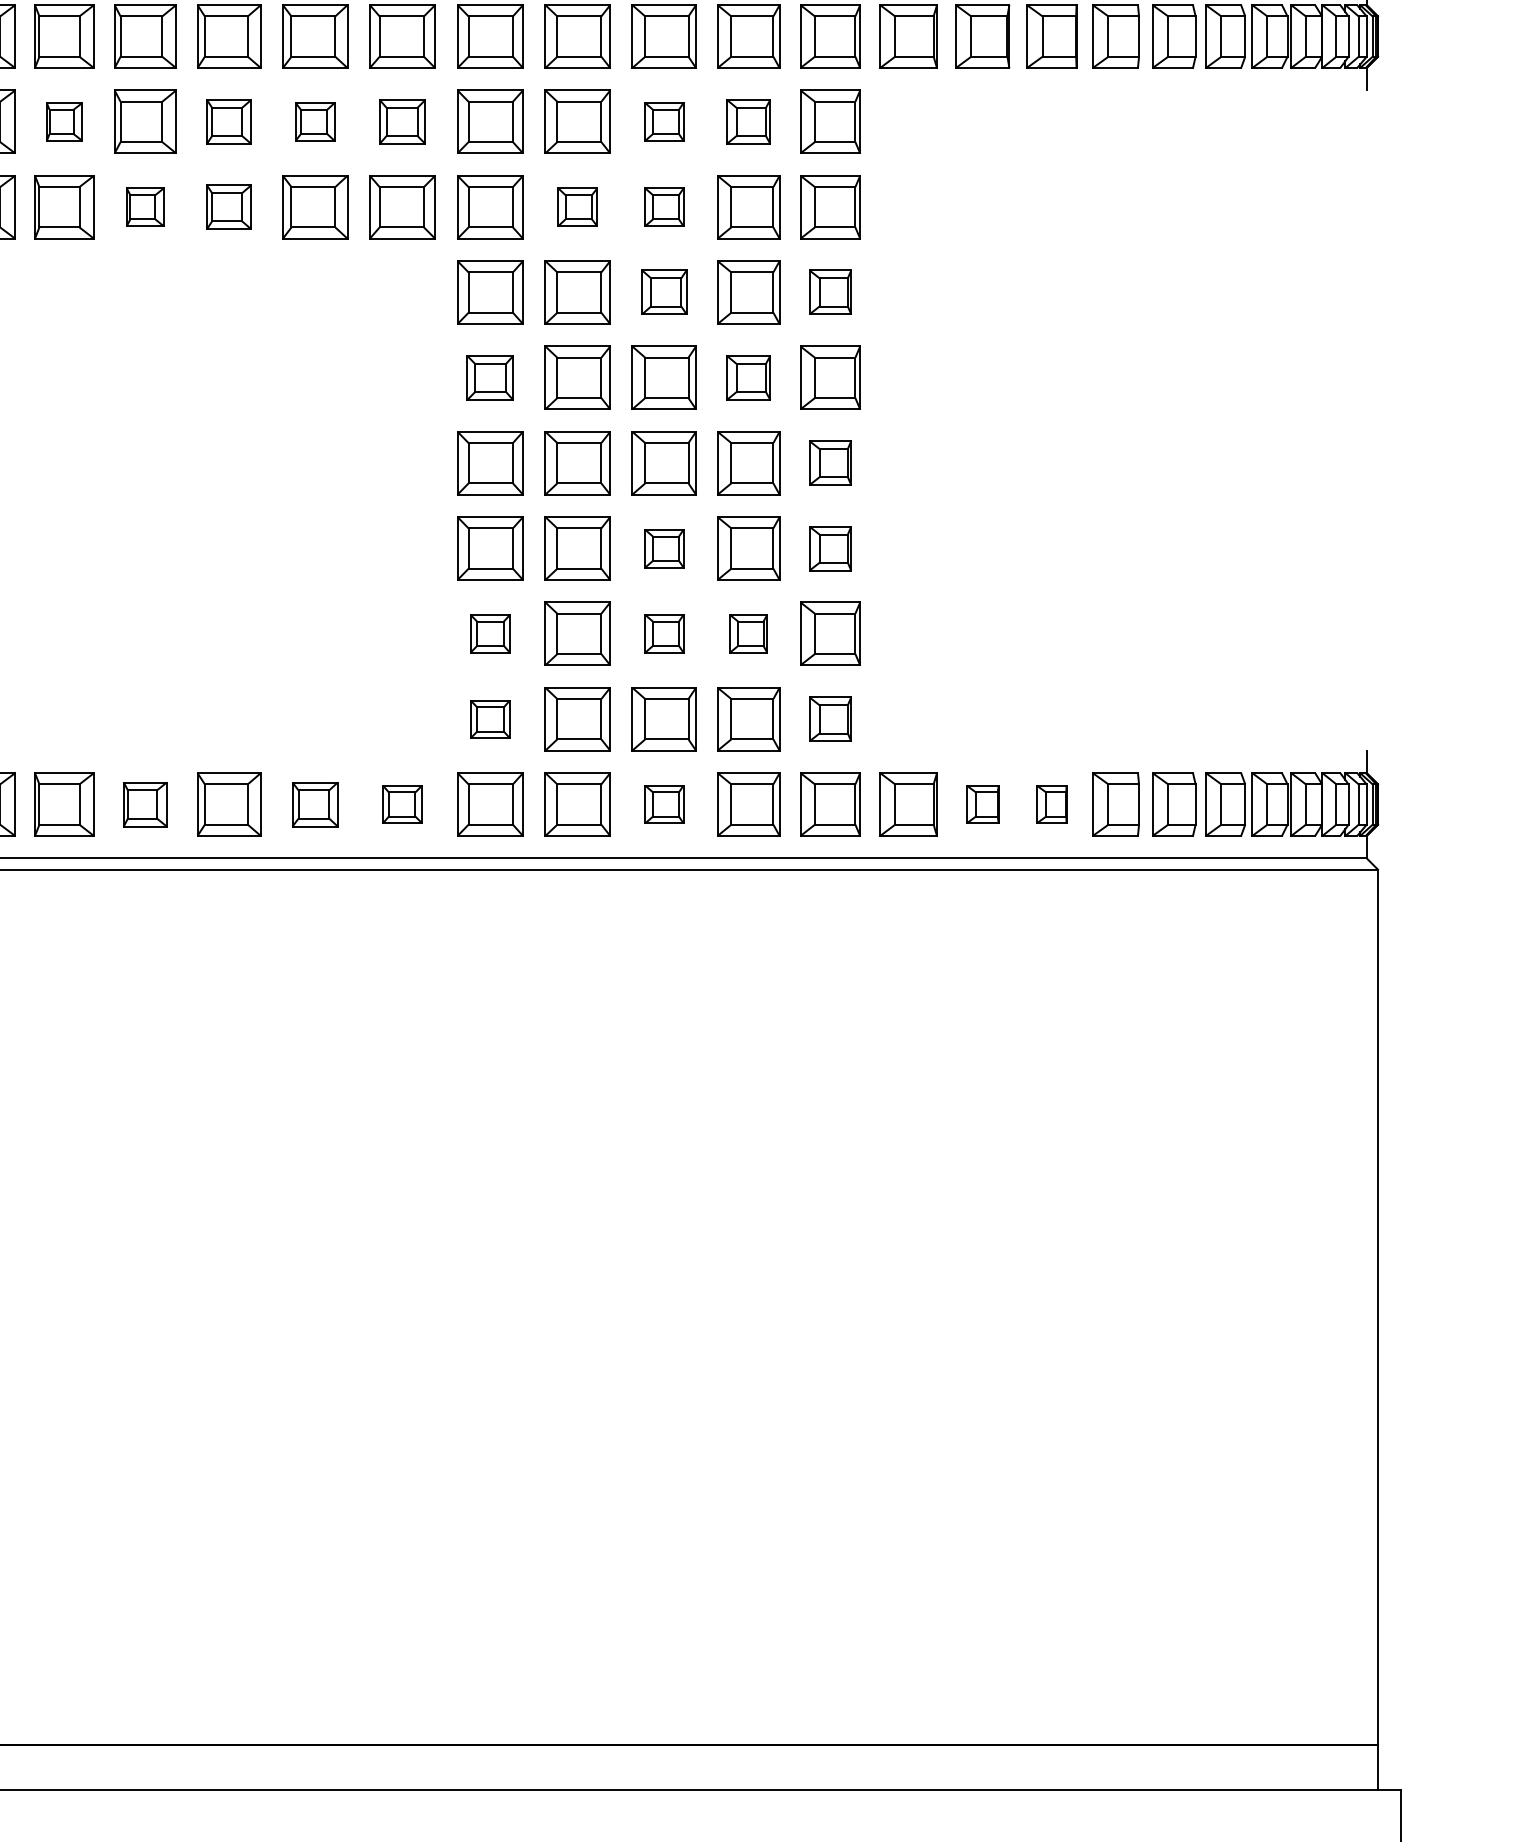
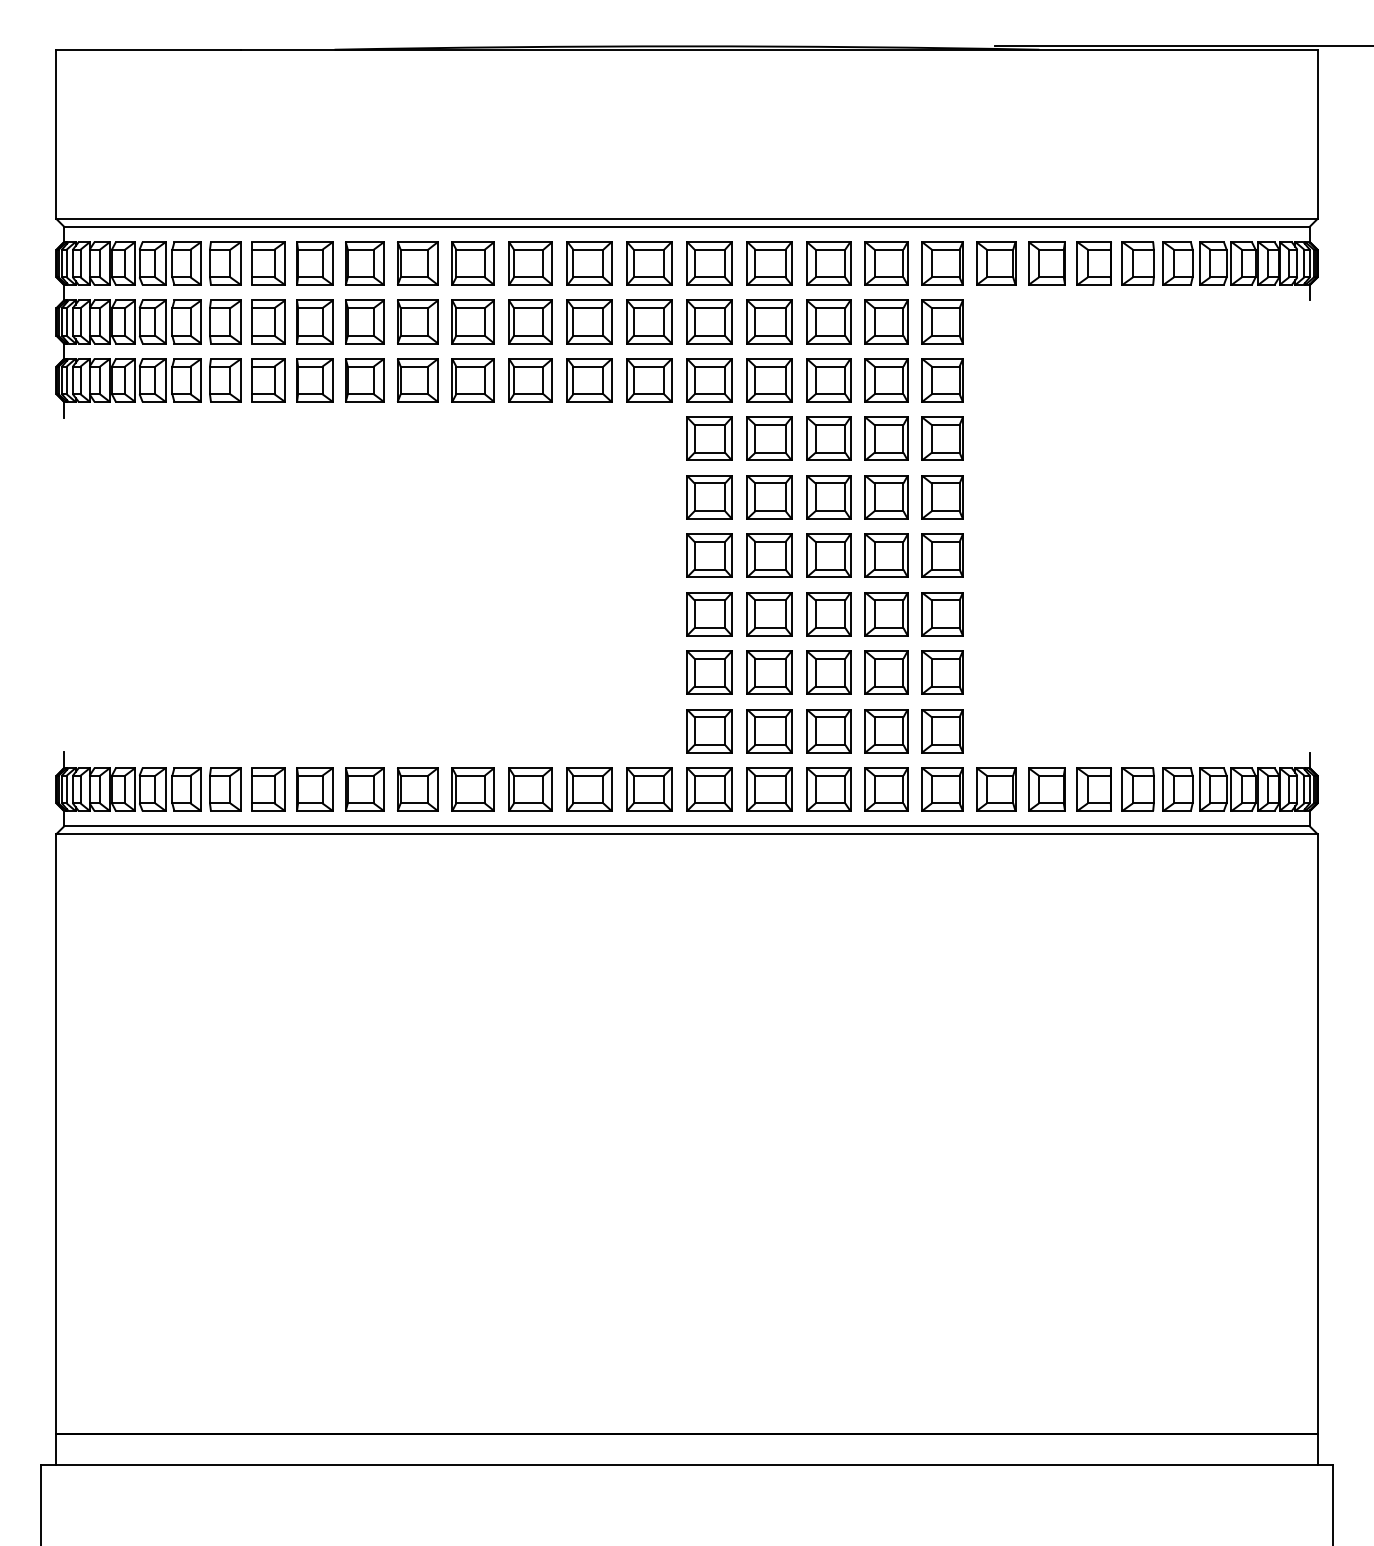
part: (63, 121) -> (417, 321), size x1.67
part: (228, 121) -> (530, 321), size x1.43
part: (315, 121) -> (589, 321), size x1.67
part: (402, 121) -> (649, 321), size x1.43
part: (663, 121) -> (828, 321), size x1.67
part: (748, 121) -> (886, 321), size x1.43
part: (144, 207) -> (472, 380), size x1.67
part: (228, 207) -> (530, 380), size x1.43
part: (577, 207) -> (769, 380), size x1.67
part: (663, 207) -> (828, 380), size x1.67
part: (663, 292) -> (828, 438), size x1.43
part: (830, 292) -> (942, 438), size x1.43
part: (490, 378) -> (709, 497), size x1.43
part: (748, 378) -> (886, 497), size x1.43
part: (830, 462) -> (942, 555), size x1.43
part: (663, 548) -> (828, 614), size x1.67
part: (830, 548) -> (942, 614), size x1.43
part: (490, 633) -> (709, 672), size x1.67
part: (663, 633) -> (828, 672), size x1.67
part: (748, 633) -> (886, 672), size x1.67
part: (490, 719) -> (709, 731), size x1.67
part: (830, 719) -> (942, 731), size x1.43
part: (144, 804) -> (472, 789), size x1.43
part: (315, 804) -> (589, 789), size x1.43
part: (402, 804) -> (649, 789), size x1.67
part: (663, 804) -> (828, 789), size x1.67
part: (982, 804) -> (1046, 789), size x1.67
part: (1050, 804) -> (1093, 789), size x1.67

